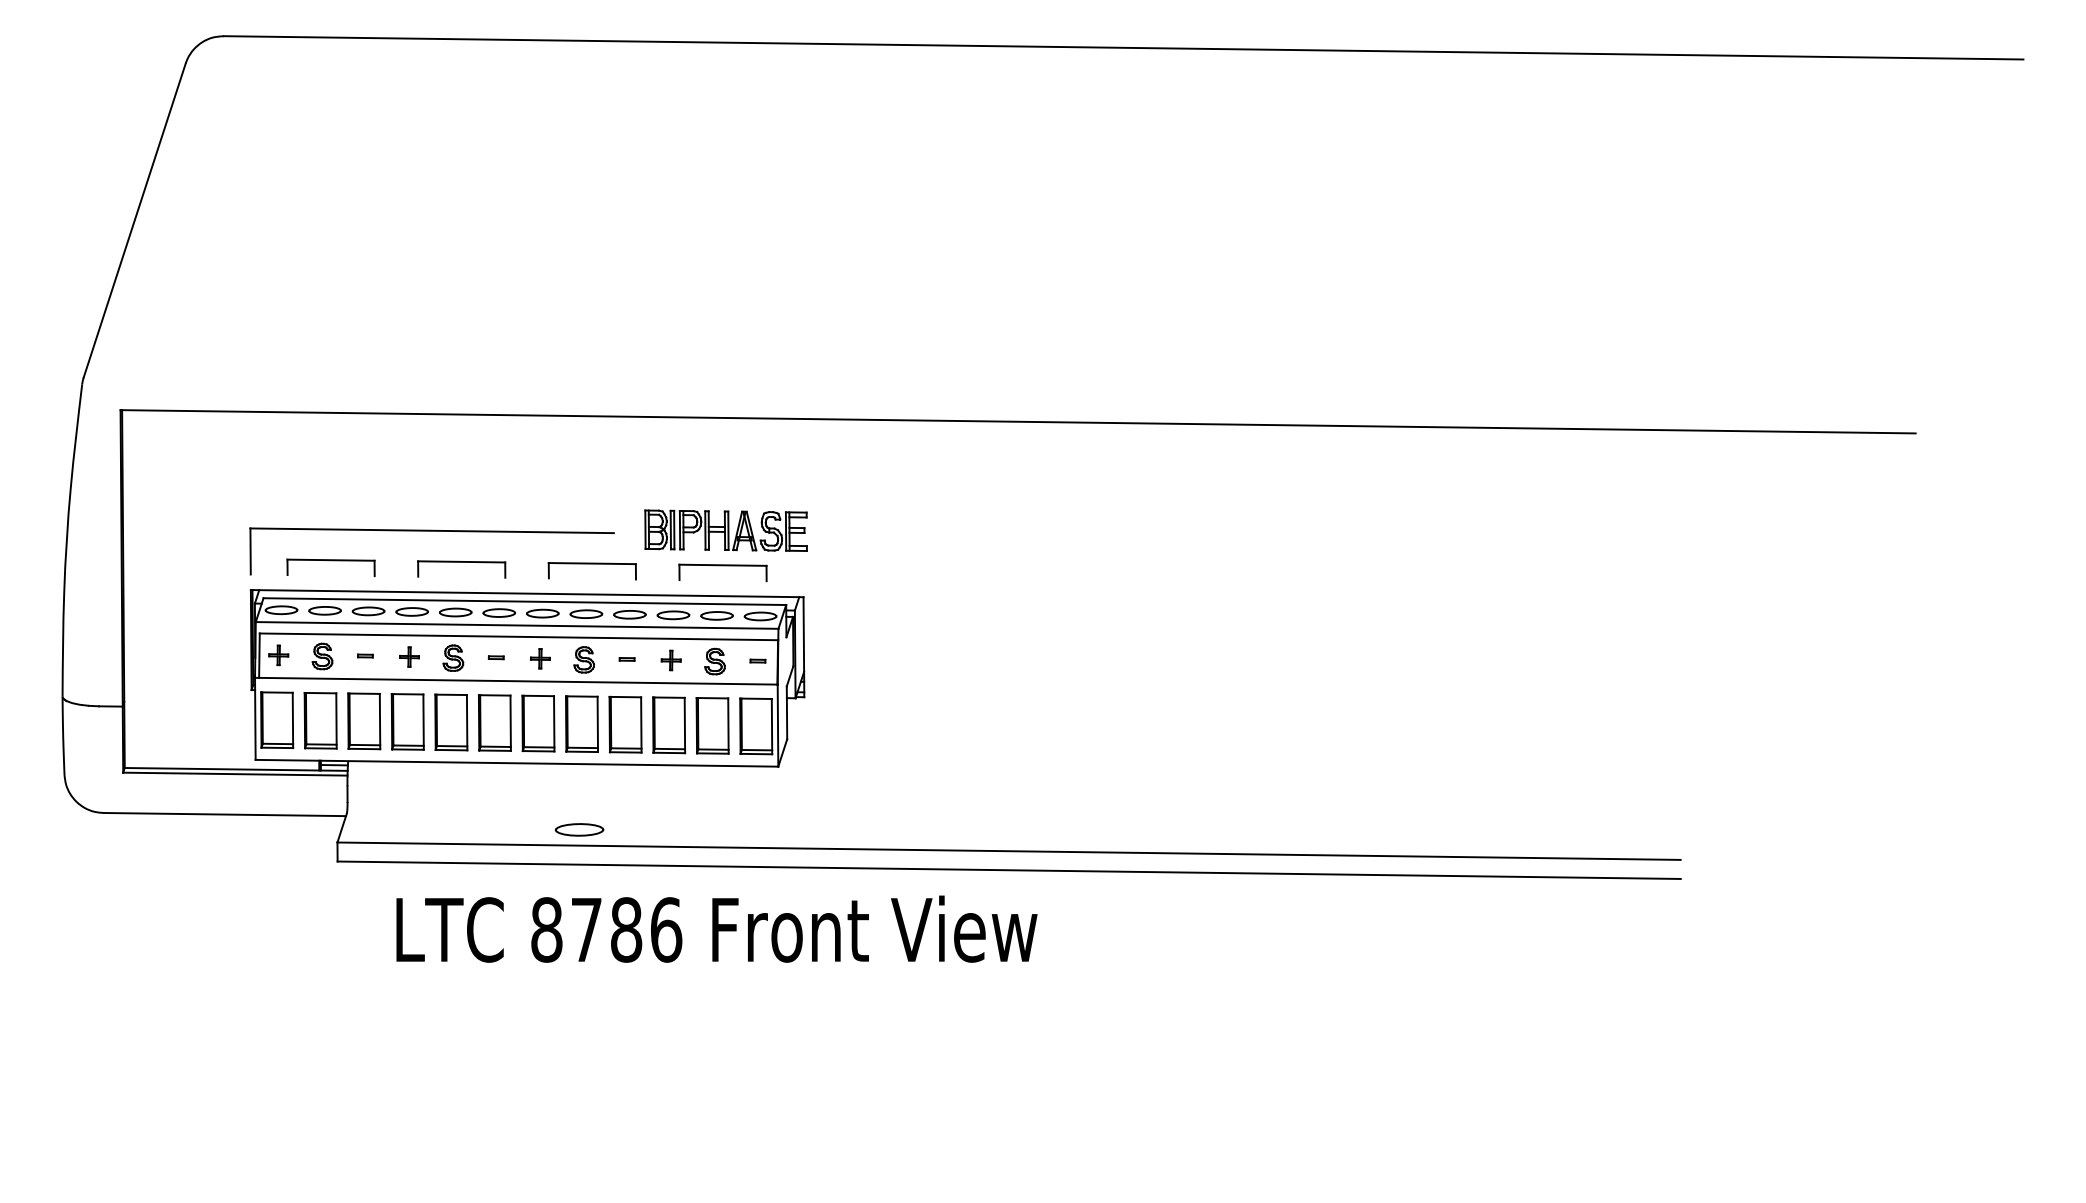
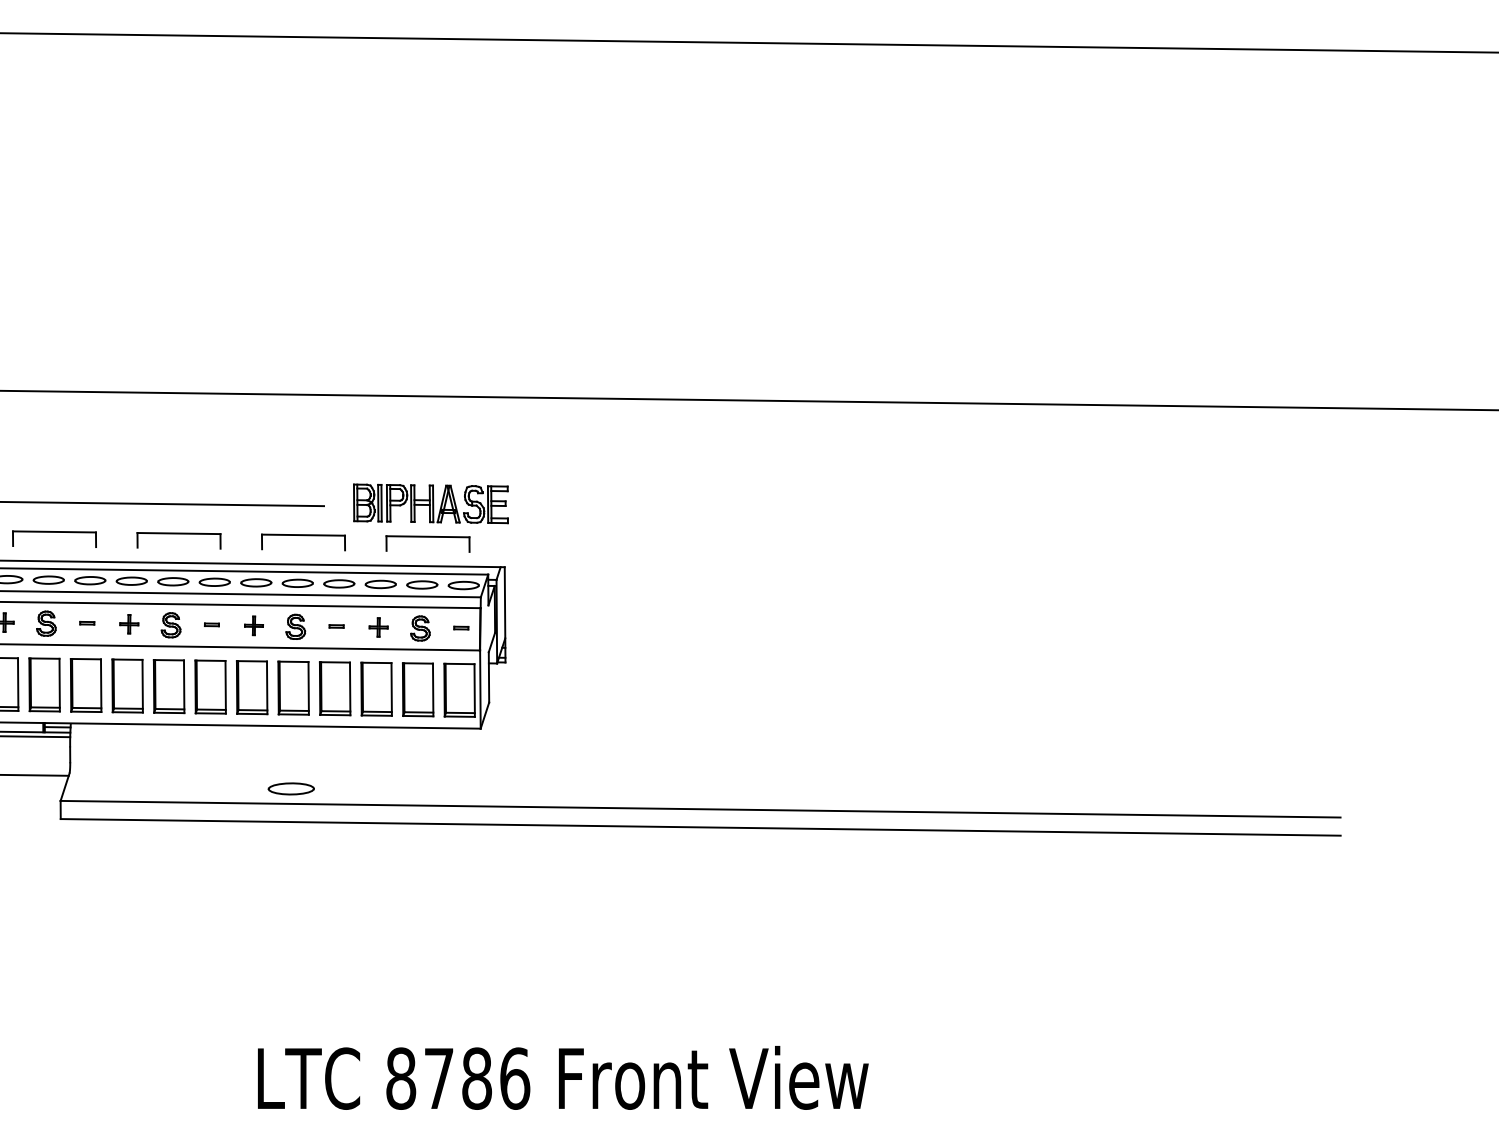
text: (716, 928) -> (562, 1077), moved

